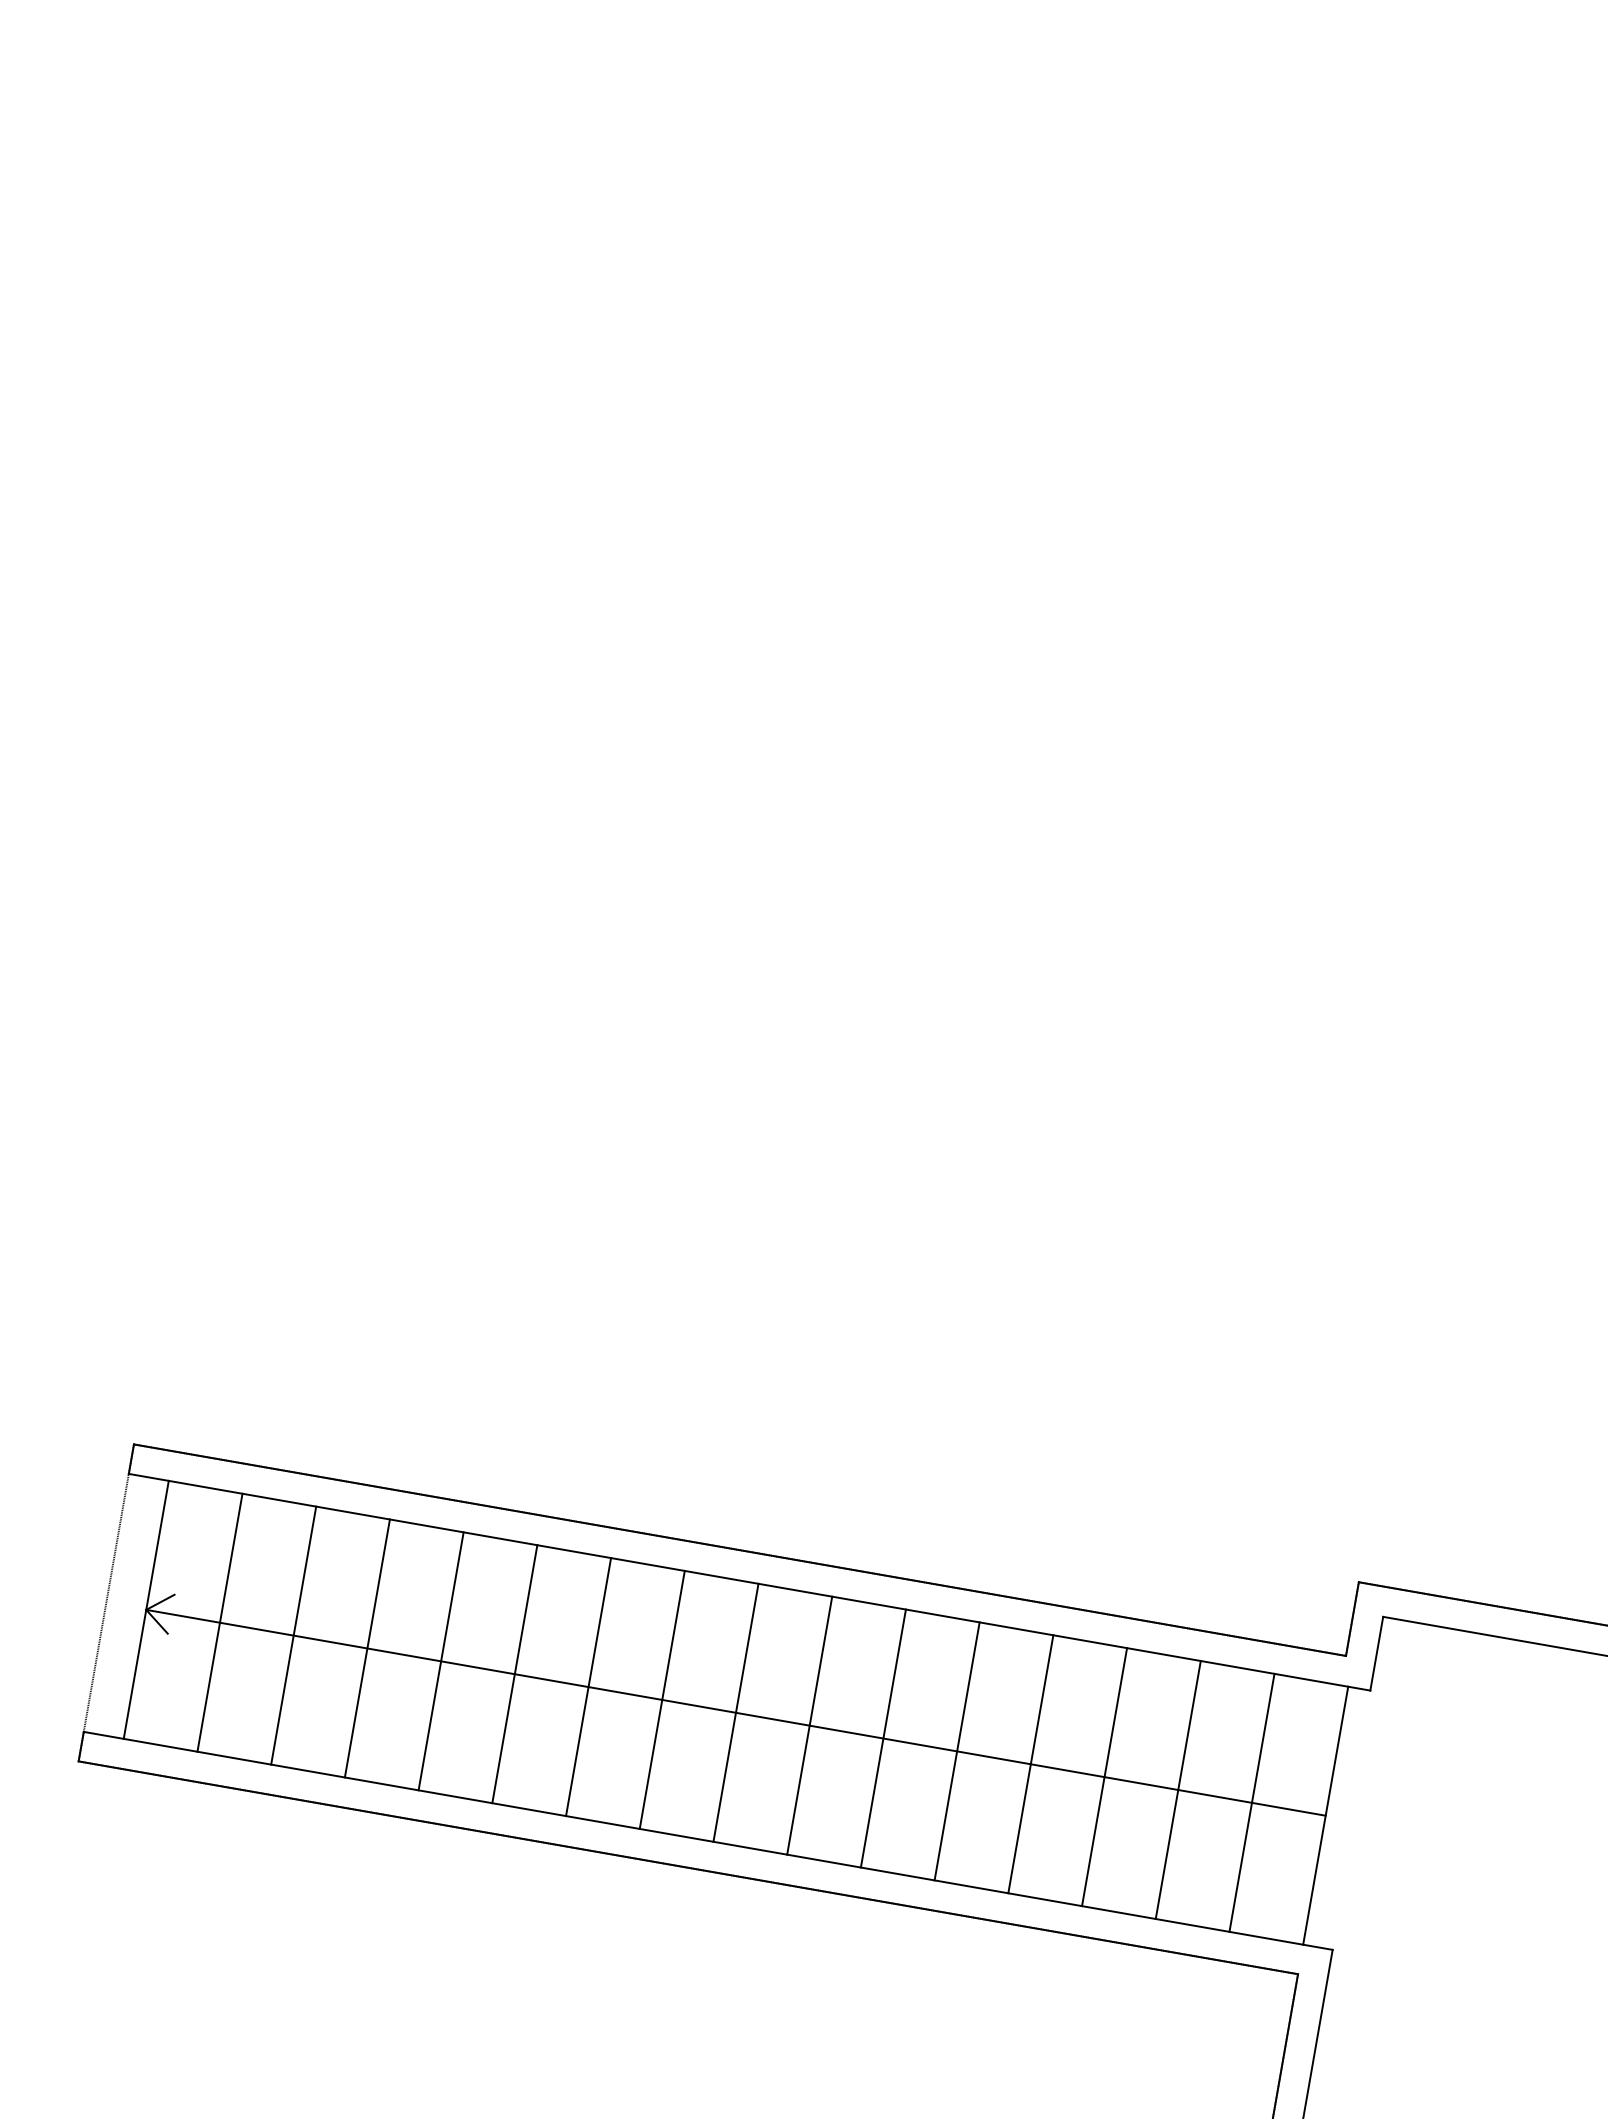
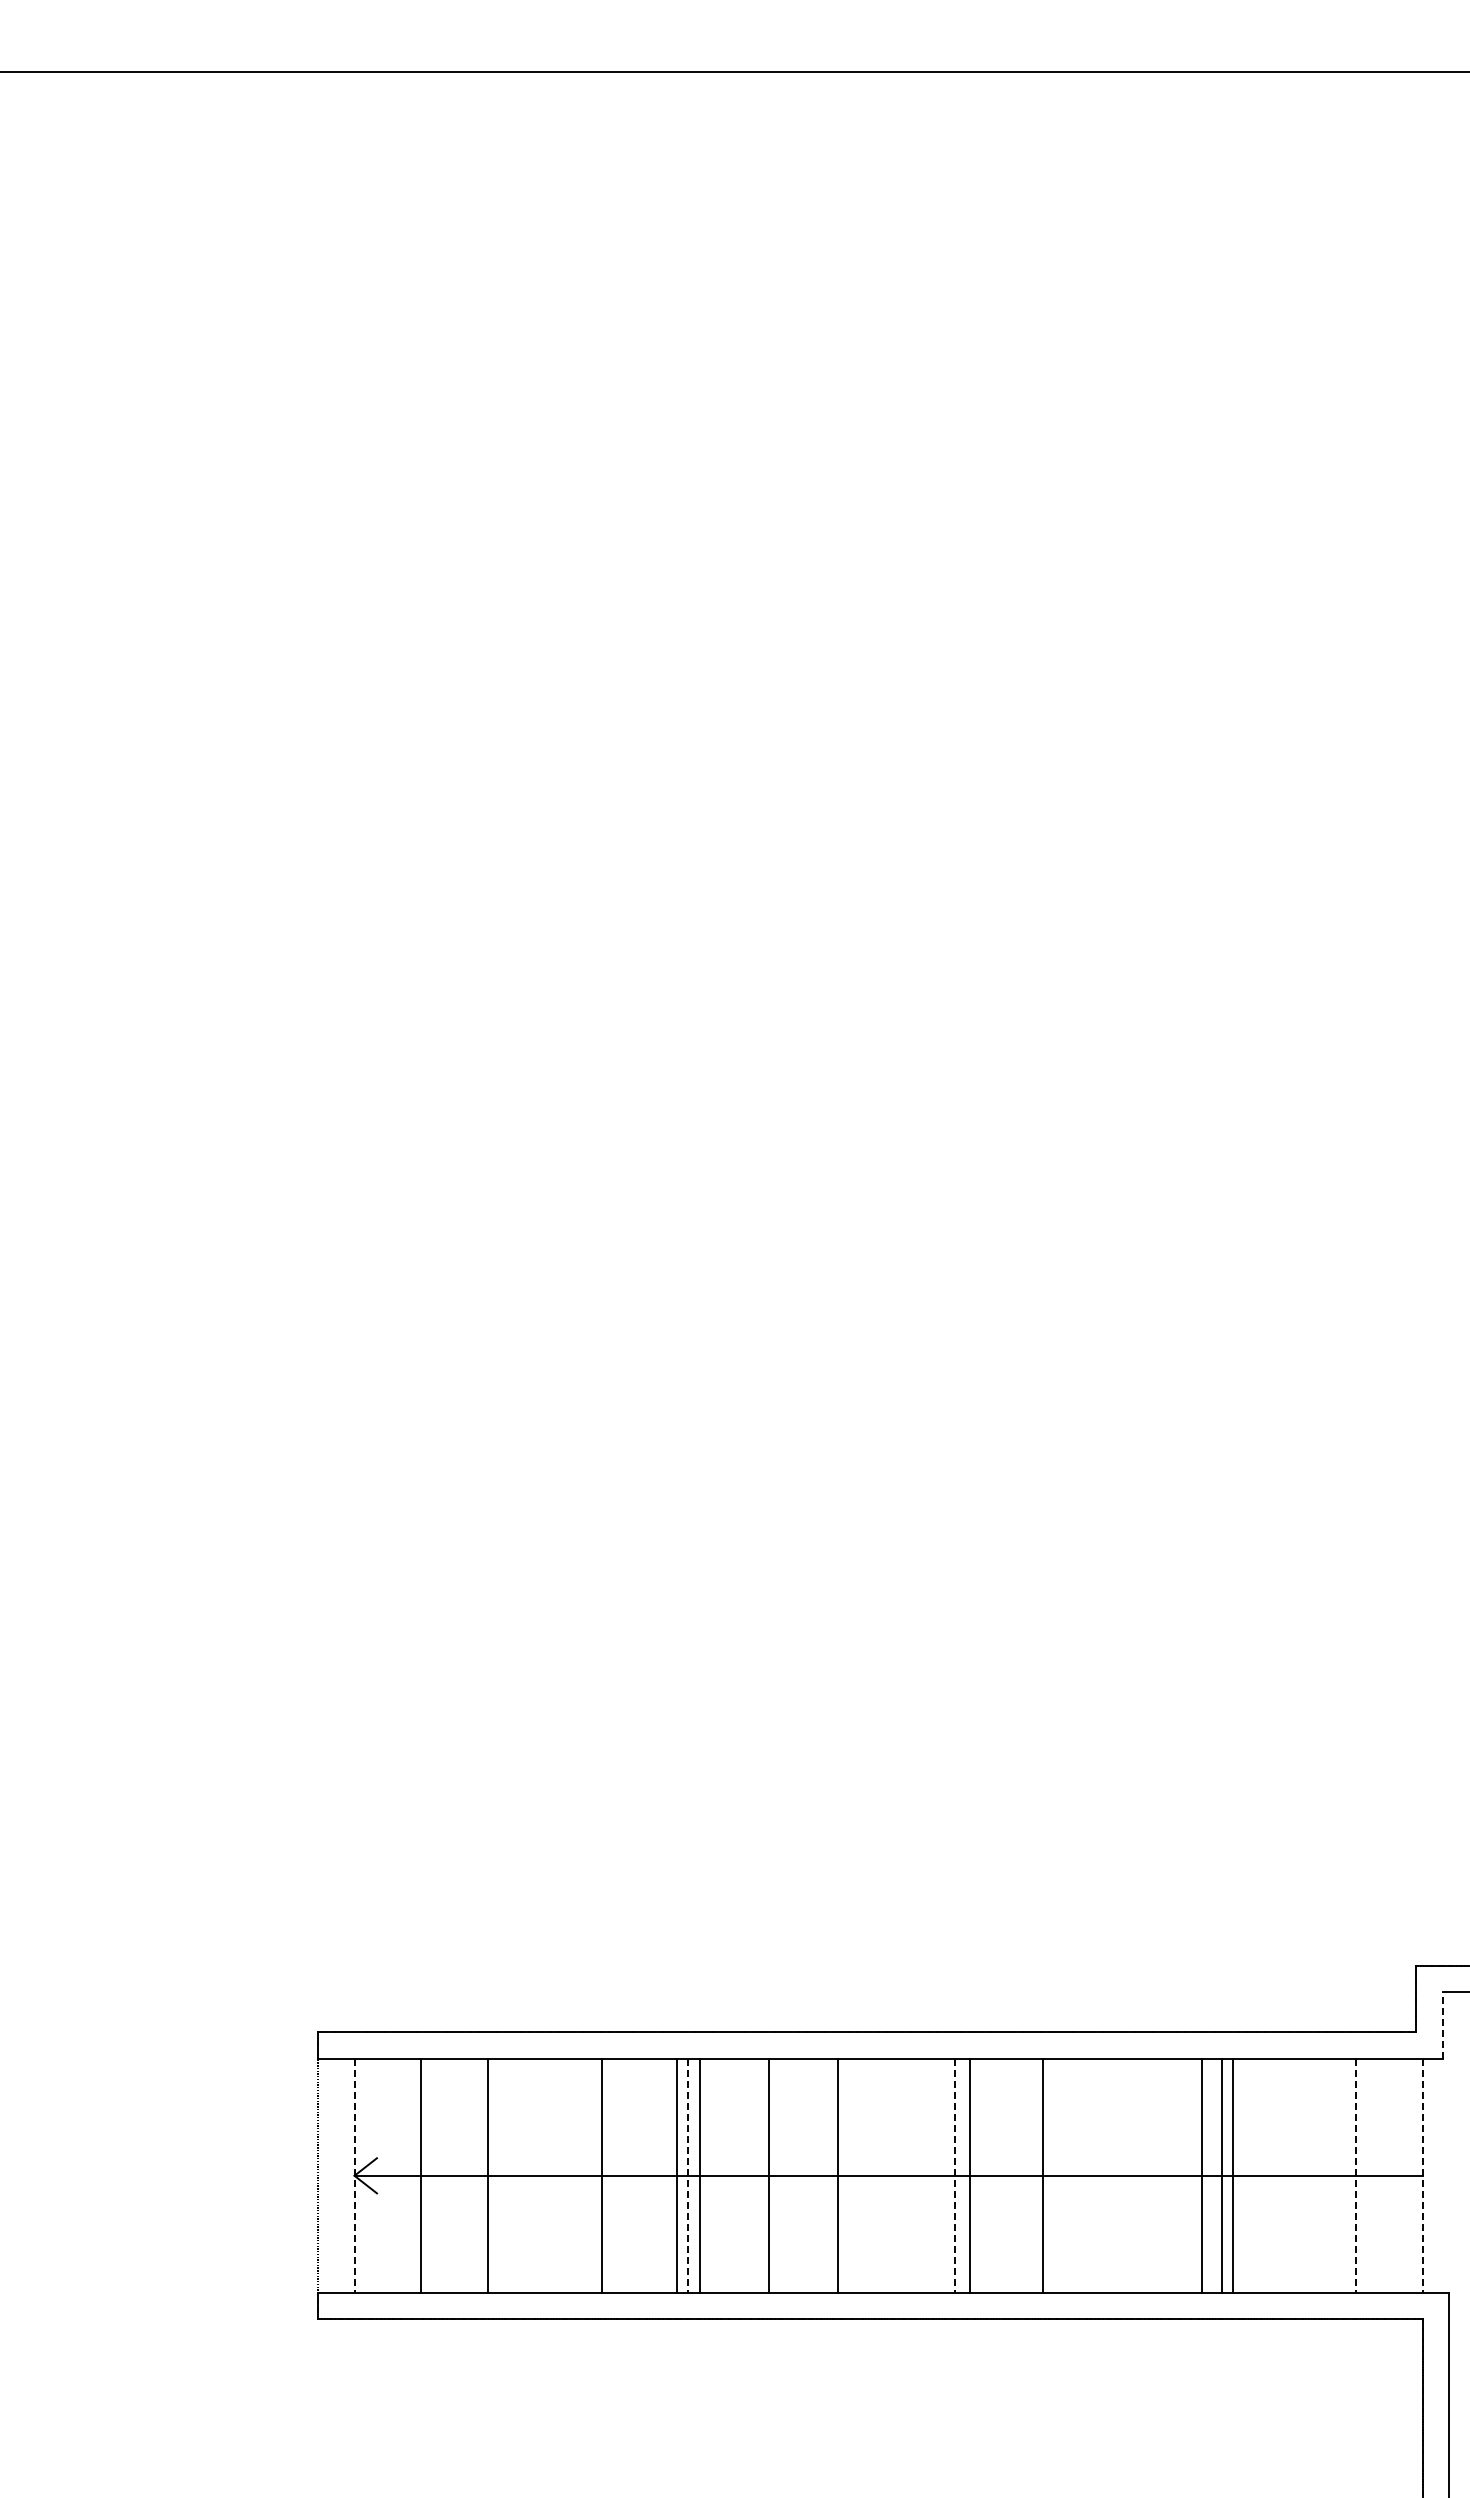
line: (146, 1609) -> (354, 2175), solid -> dashed
line: (367, 1648) -> (601, 2175), moved
line: (1376, 1653) -> (1442, 2025), solid -> dashed
line: (441, 1661) -> (676, 2175), moved
line: (515, 1673) -> (688, 2175), solid -> dashed
line: (589, 1686) -> (700, 2175), moved
line: (661, 1699) -> (768, 2175), moved
line: (735, 1712) -> (837, 2175), moved
line: (809, 1725) -> (955, 2175), solid -> dashed
line: (883, 1738) -> (970, 2175), moved
line: (956, 1751) -> (1042, 2175), moved
line: (1030, 1763) -> (1201, 2175), moved
line: (1178, 1789) -> (1233, 2175), moved
line: (1251, 1802) -> (1355, 2175), solid -> dashed
line: (1325, 1815) -> (1422, 2175), solid -> dashed

